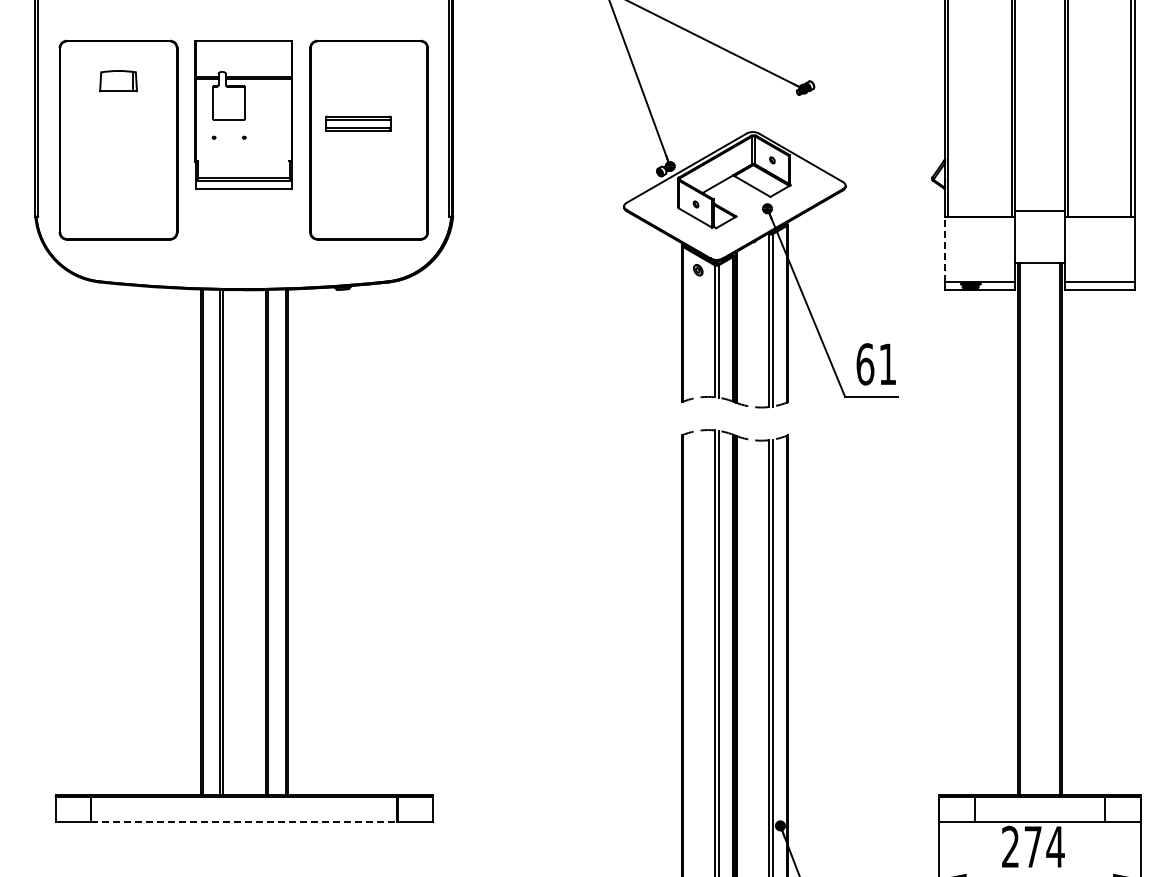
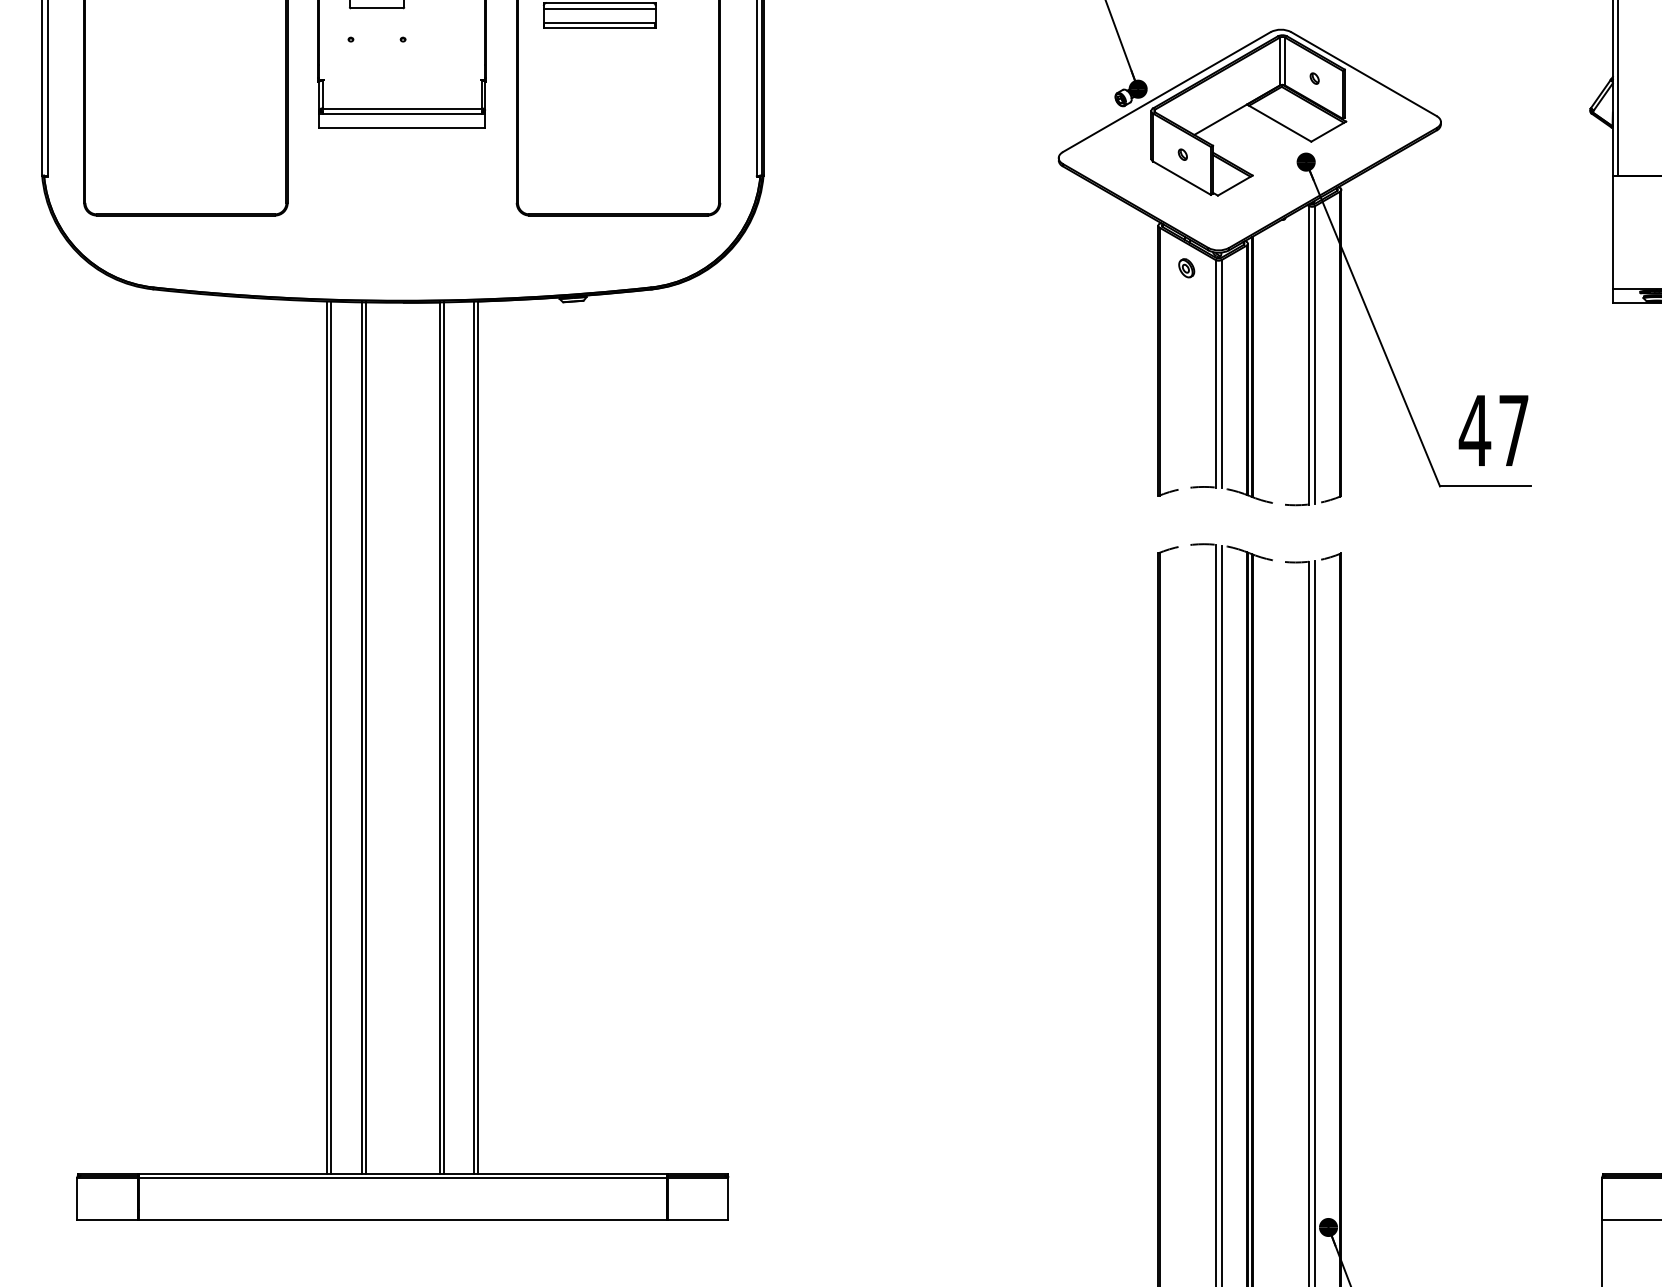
line: (945, 249) -> (1613, 232), dashed -> solid
text: (875, 364) -> (1492, 430), 61 -> 47
line: (244, 821) -> (403, 1219), dashed -> solid

